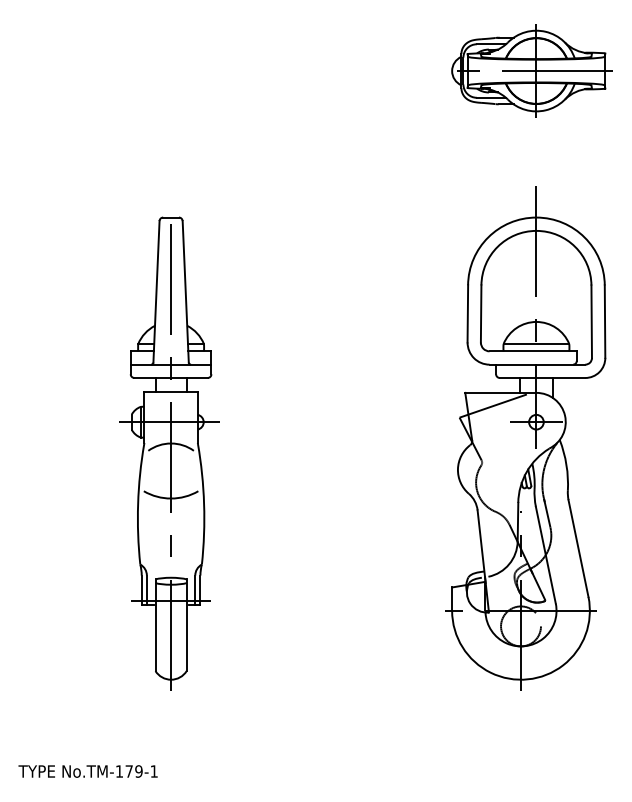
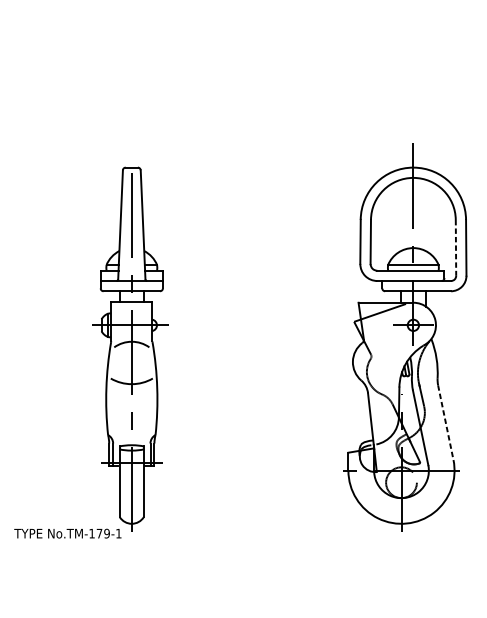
part: (531, 70) -> (409, 54), removed
line: (591, 322) -> (455, 248), solid -> dashed
line: (578, 549) -> (445, 423), solid -> dashed
text: (87, 771) -> (67, 533), moved

